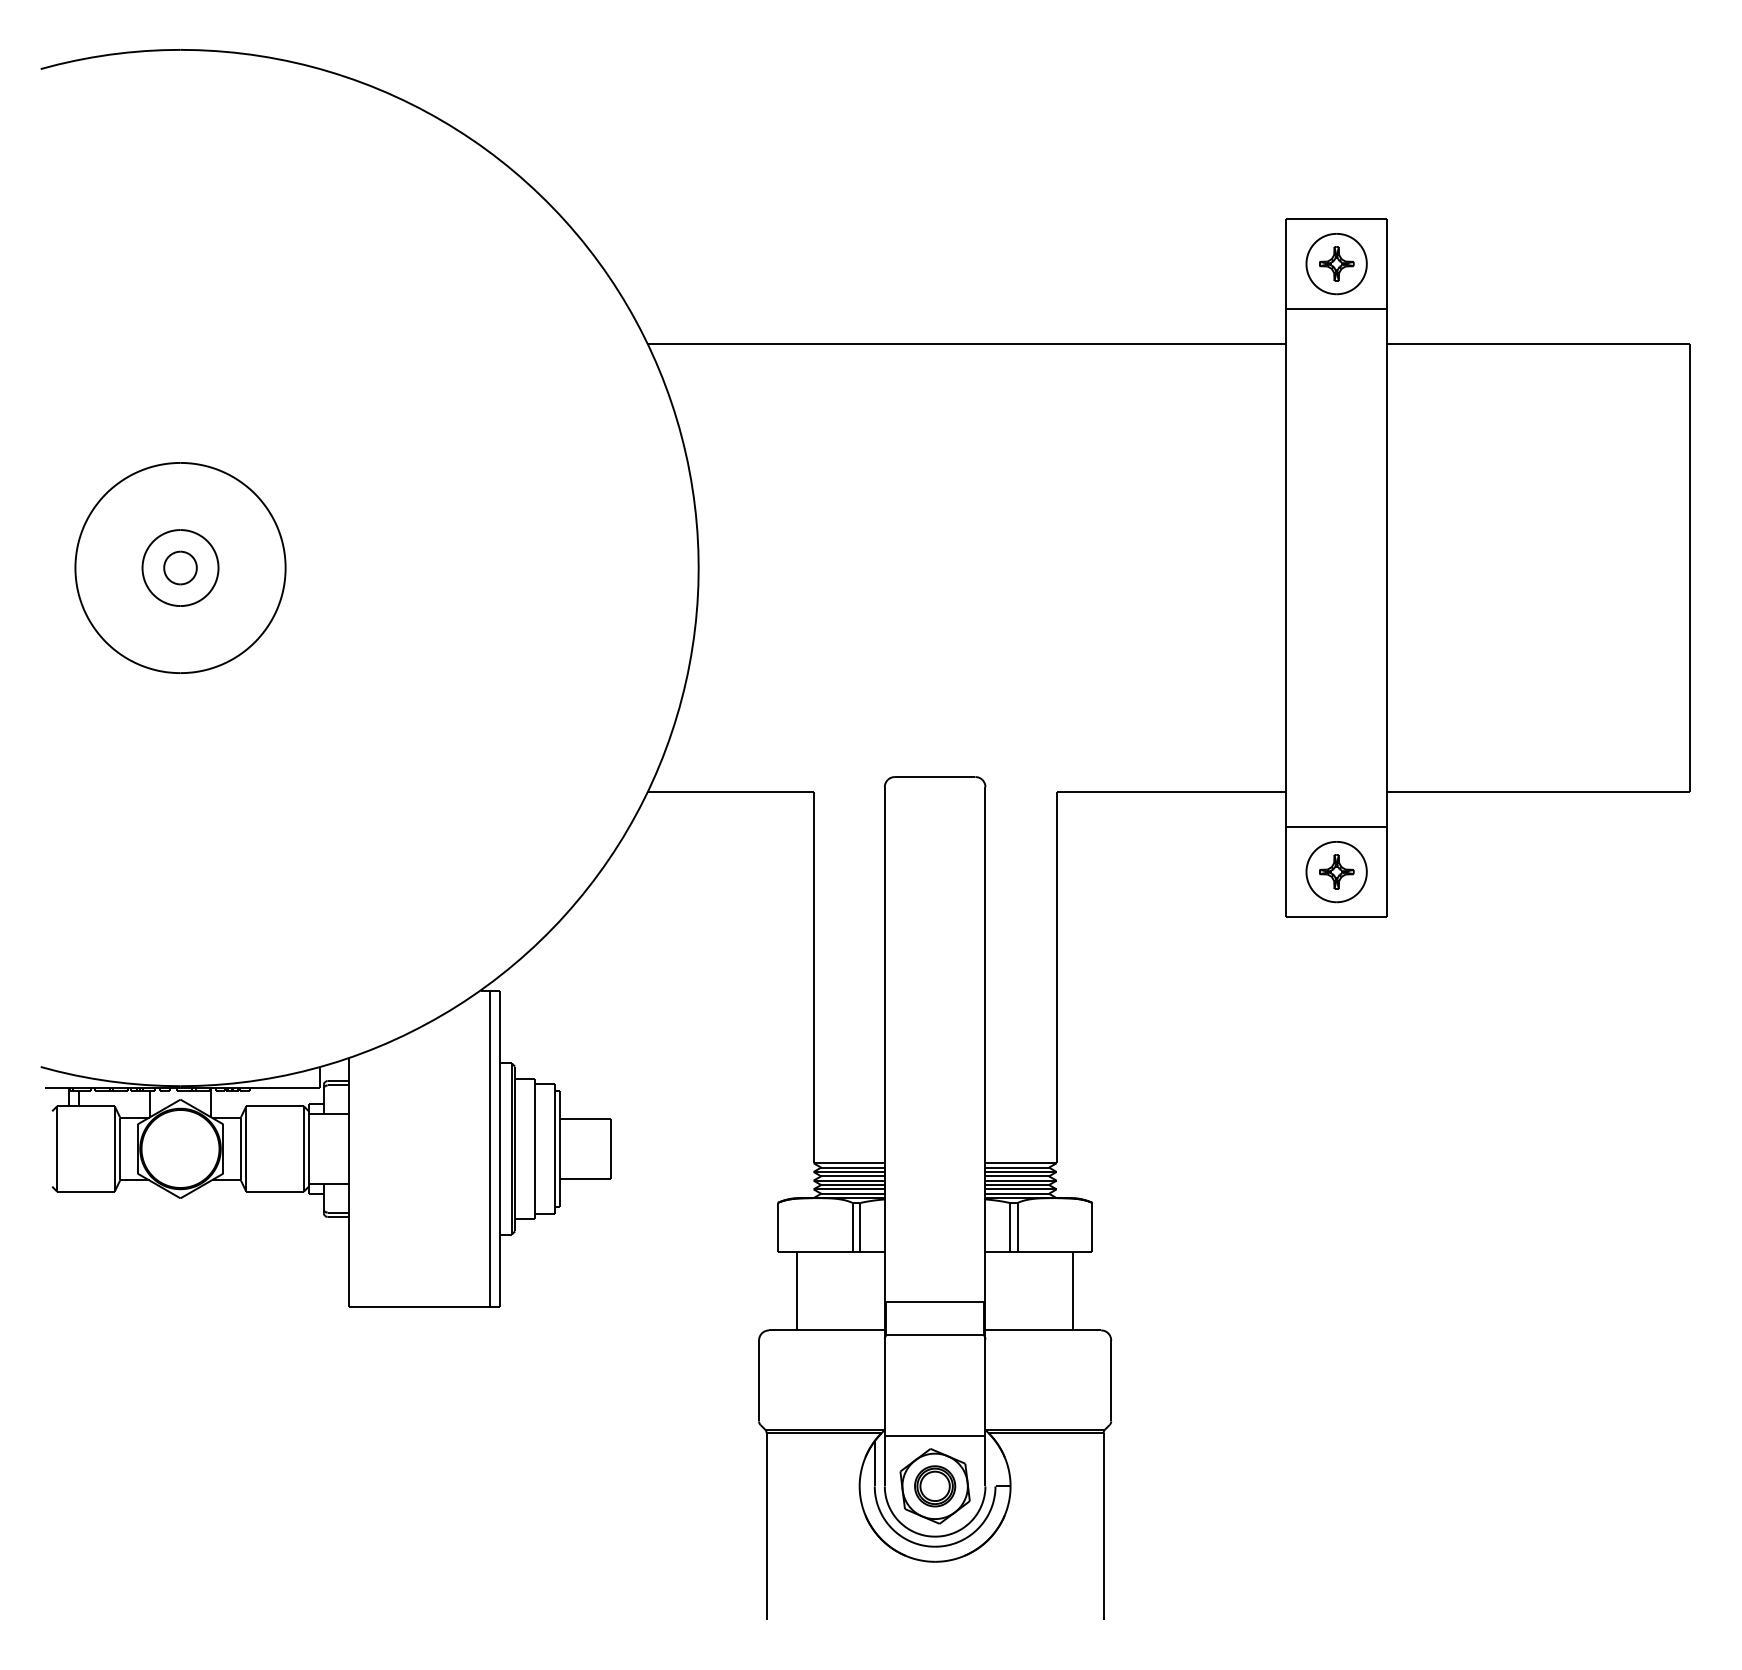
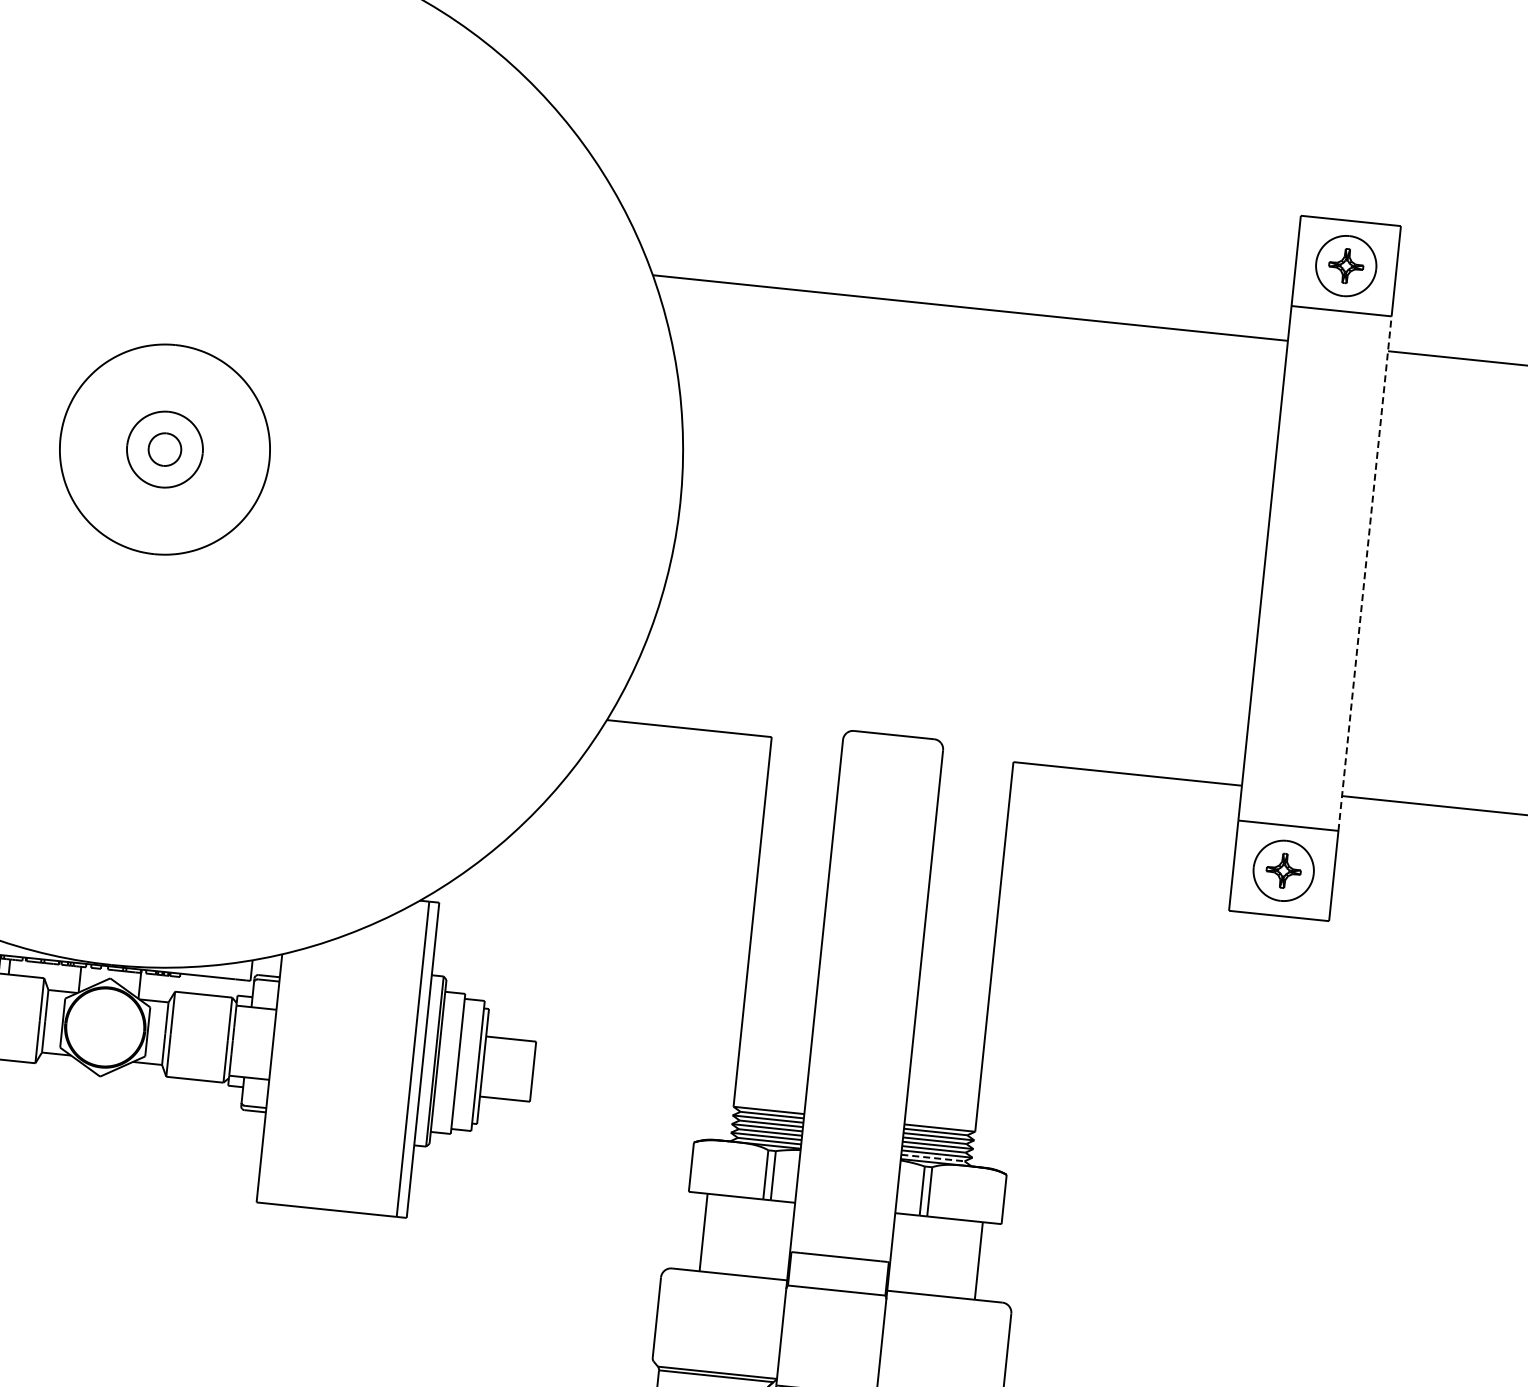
line: (1386, 568) -> (1364, 574), solid -> dashed
line: (1017, 1193) -> (933, 1157), solid -> dashed

